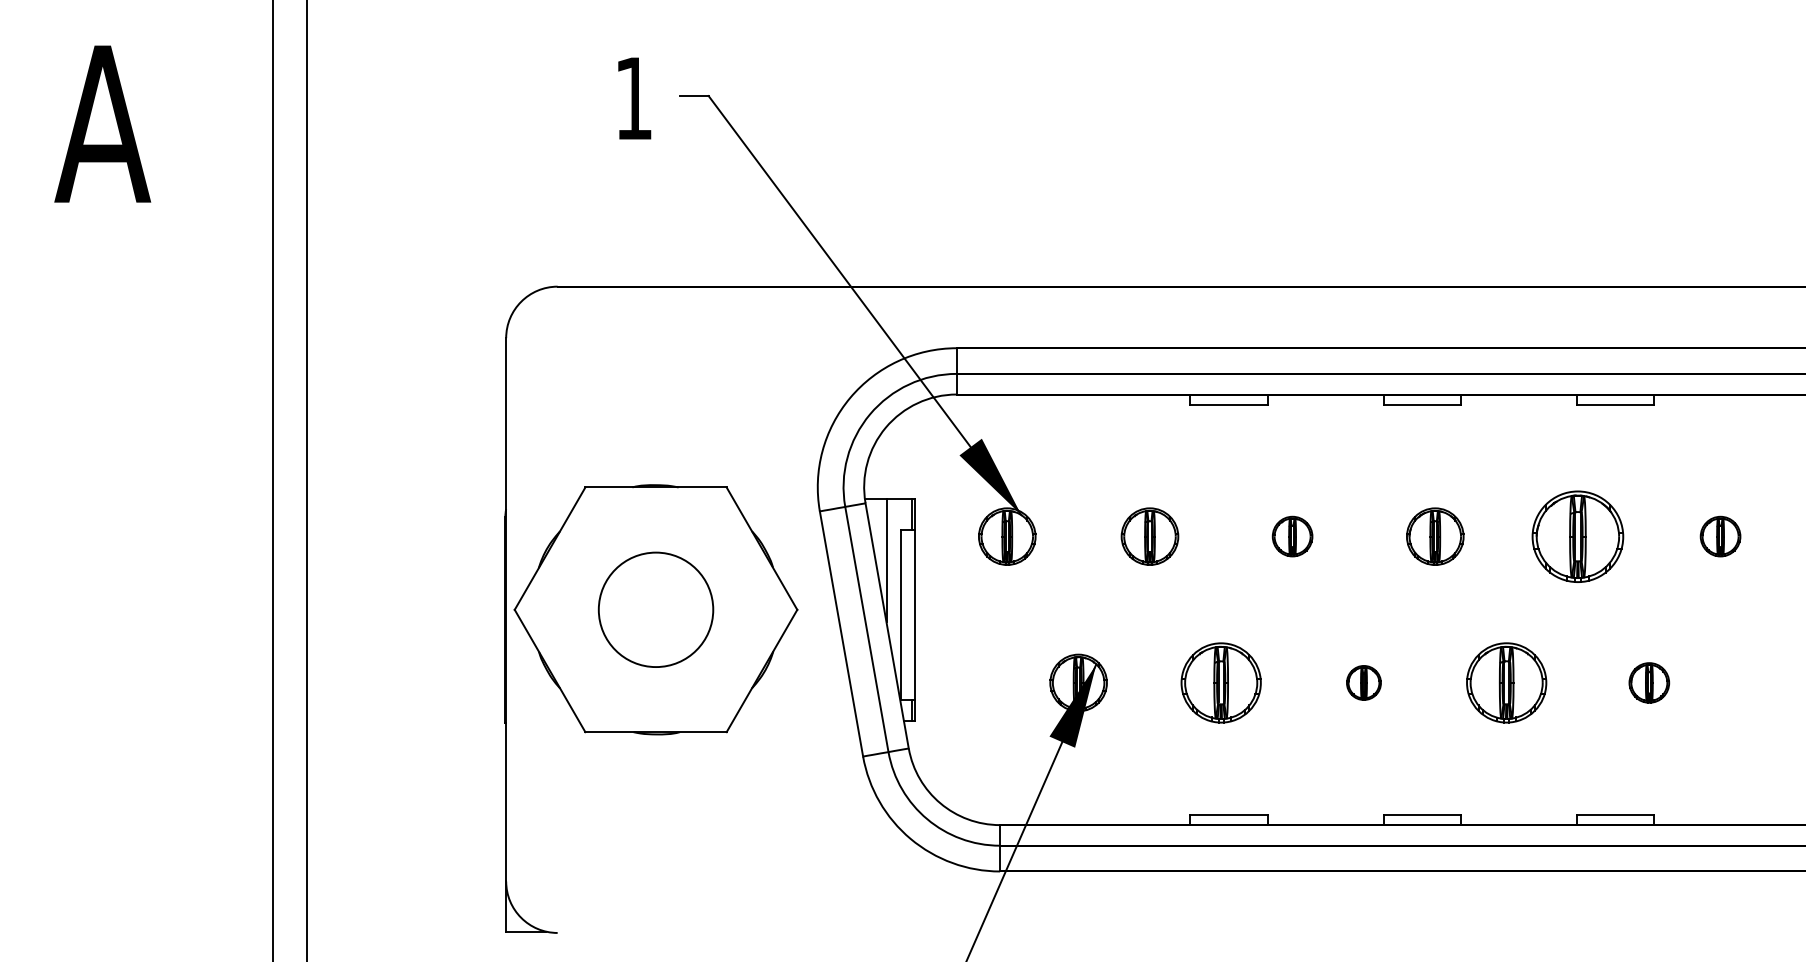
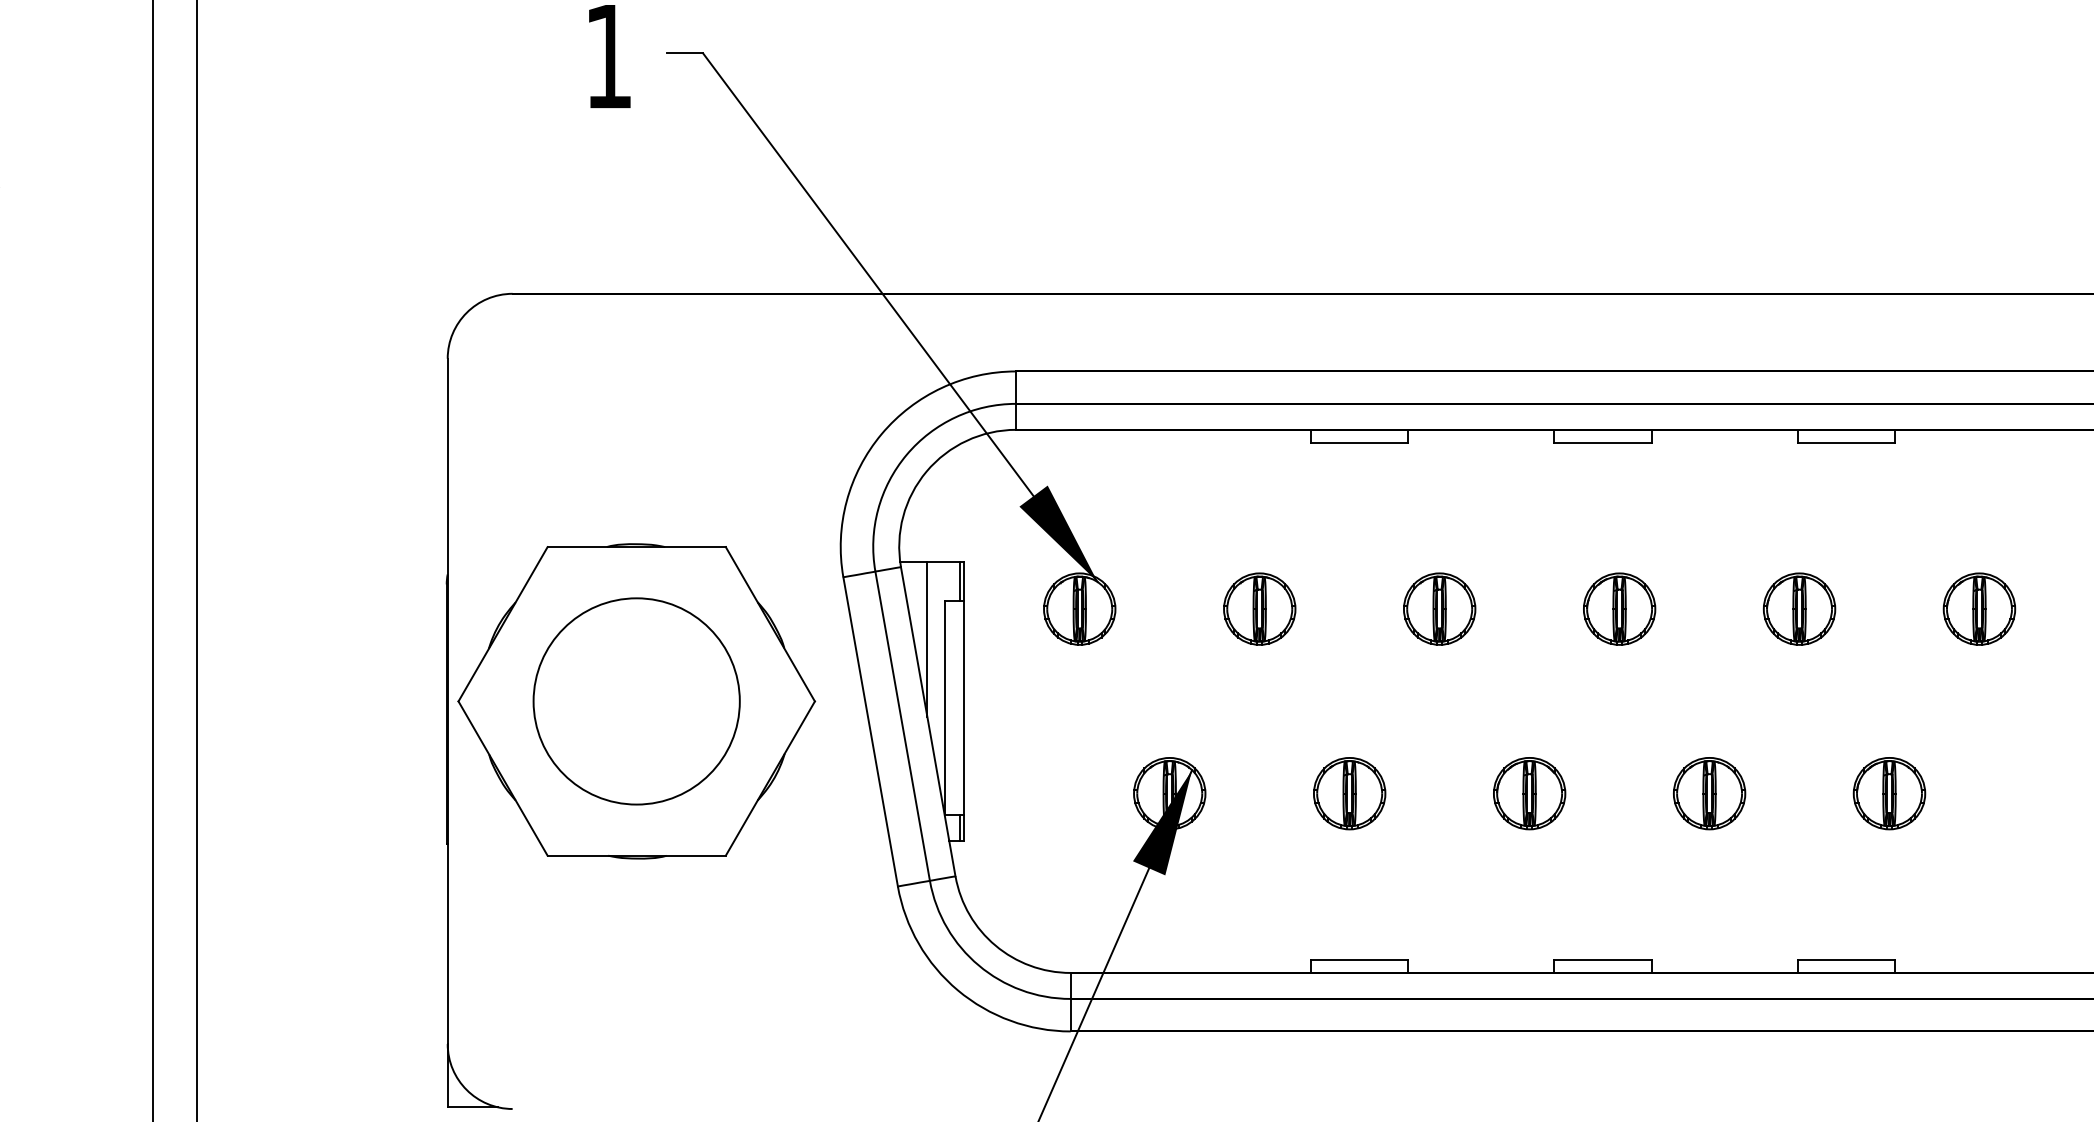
part: (1292, 536) -> (1439, 608), size x1.43
part: (1577, 536) -> (1798, 608), size x0.62
part: (1720, 536) -> (1979, 608), size x1.43
circle: (655, 609) -> (636, 701), size x1.43
part: (1221, 682) -> (1349, 793), size x0.71
part: (1363, 682) -> (1529, 793), size x1.67
part: (1506, 682) -> (1709, 793), size x0.71
part: (1649, 682) -> (1889, 793), size x1.43

